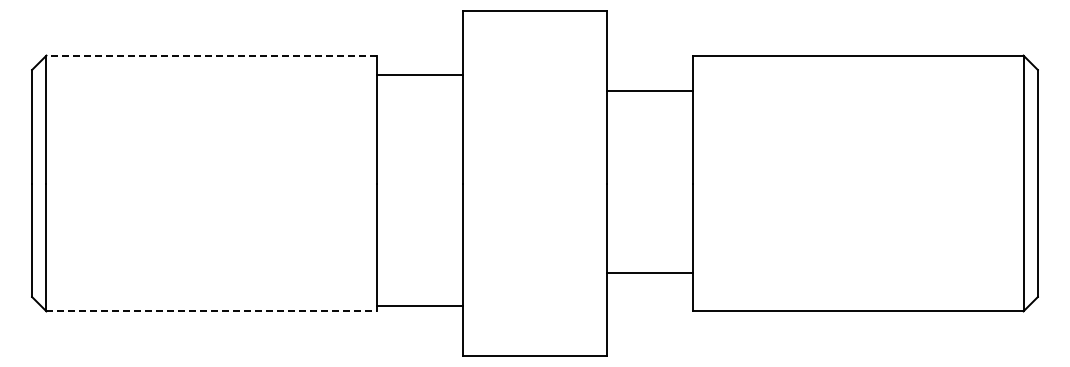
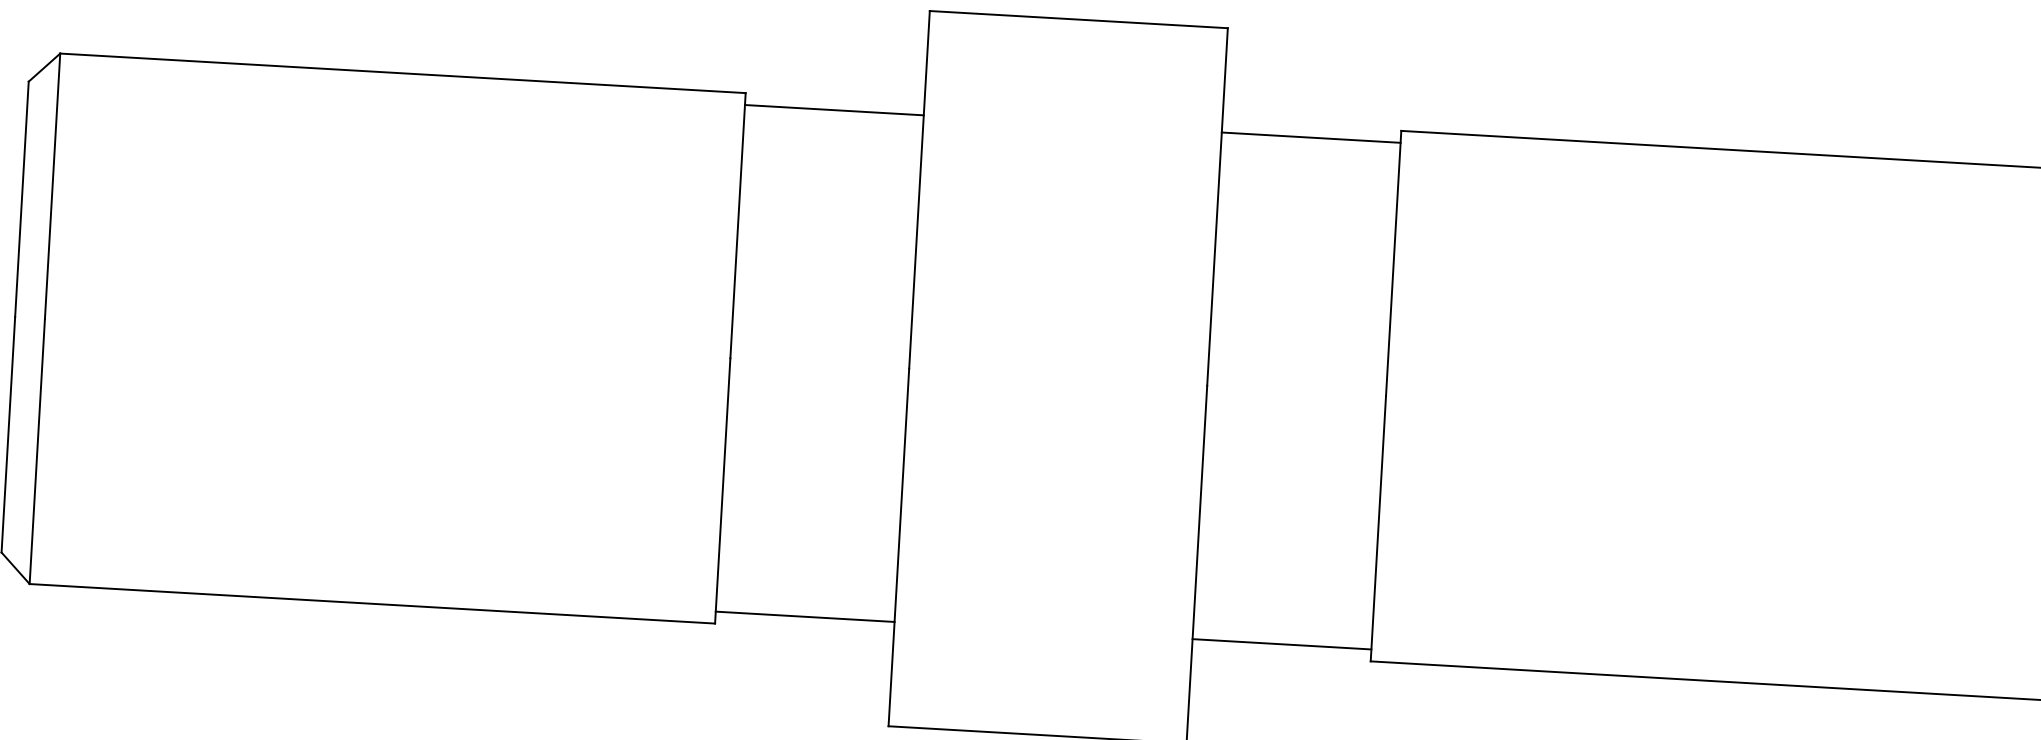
line: (211, 55) -> (402, 73), dashed -> solid
line: (419, 75) -> (833, 110), moved
line: (649, 91) -> (1310, 137), moved
line: (649, 272) -> (1281, 643), moved
line: (212, 311) -> (374, 604), dashed -> solid

